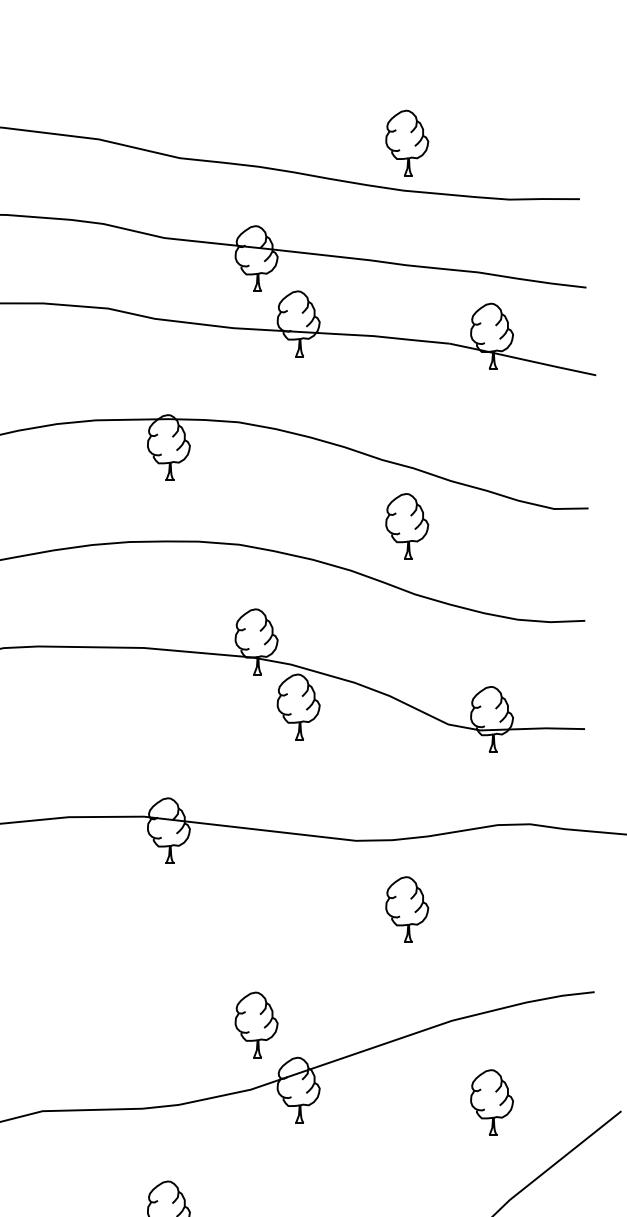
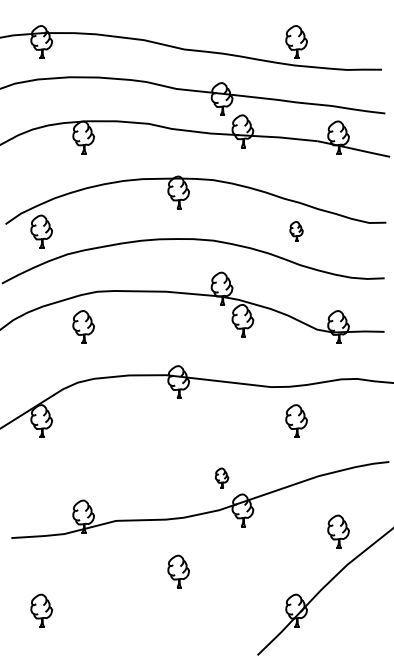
part: (406, 526) -> (296, 231), size x0.6
part: (255, 1023) -> (221, 477), size x0.6
part: (491, 1102) -> (338, 531), moved

